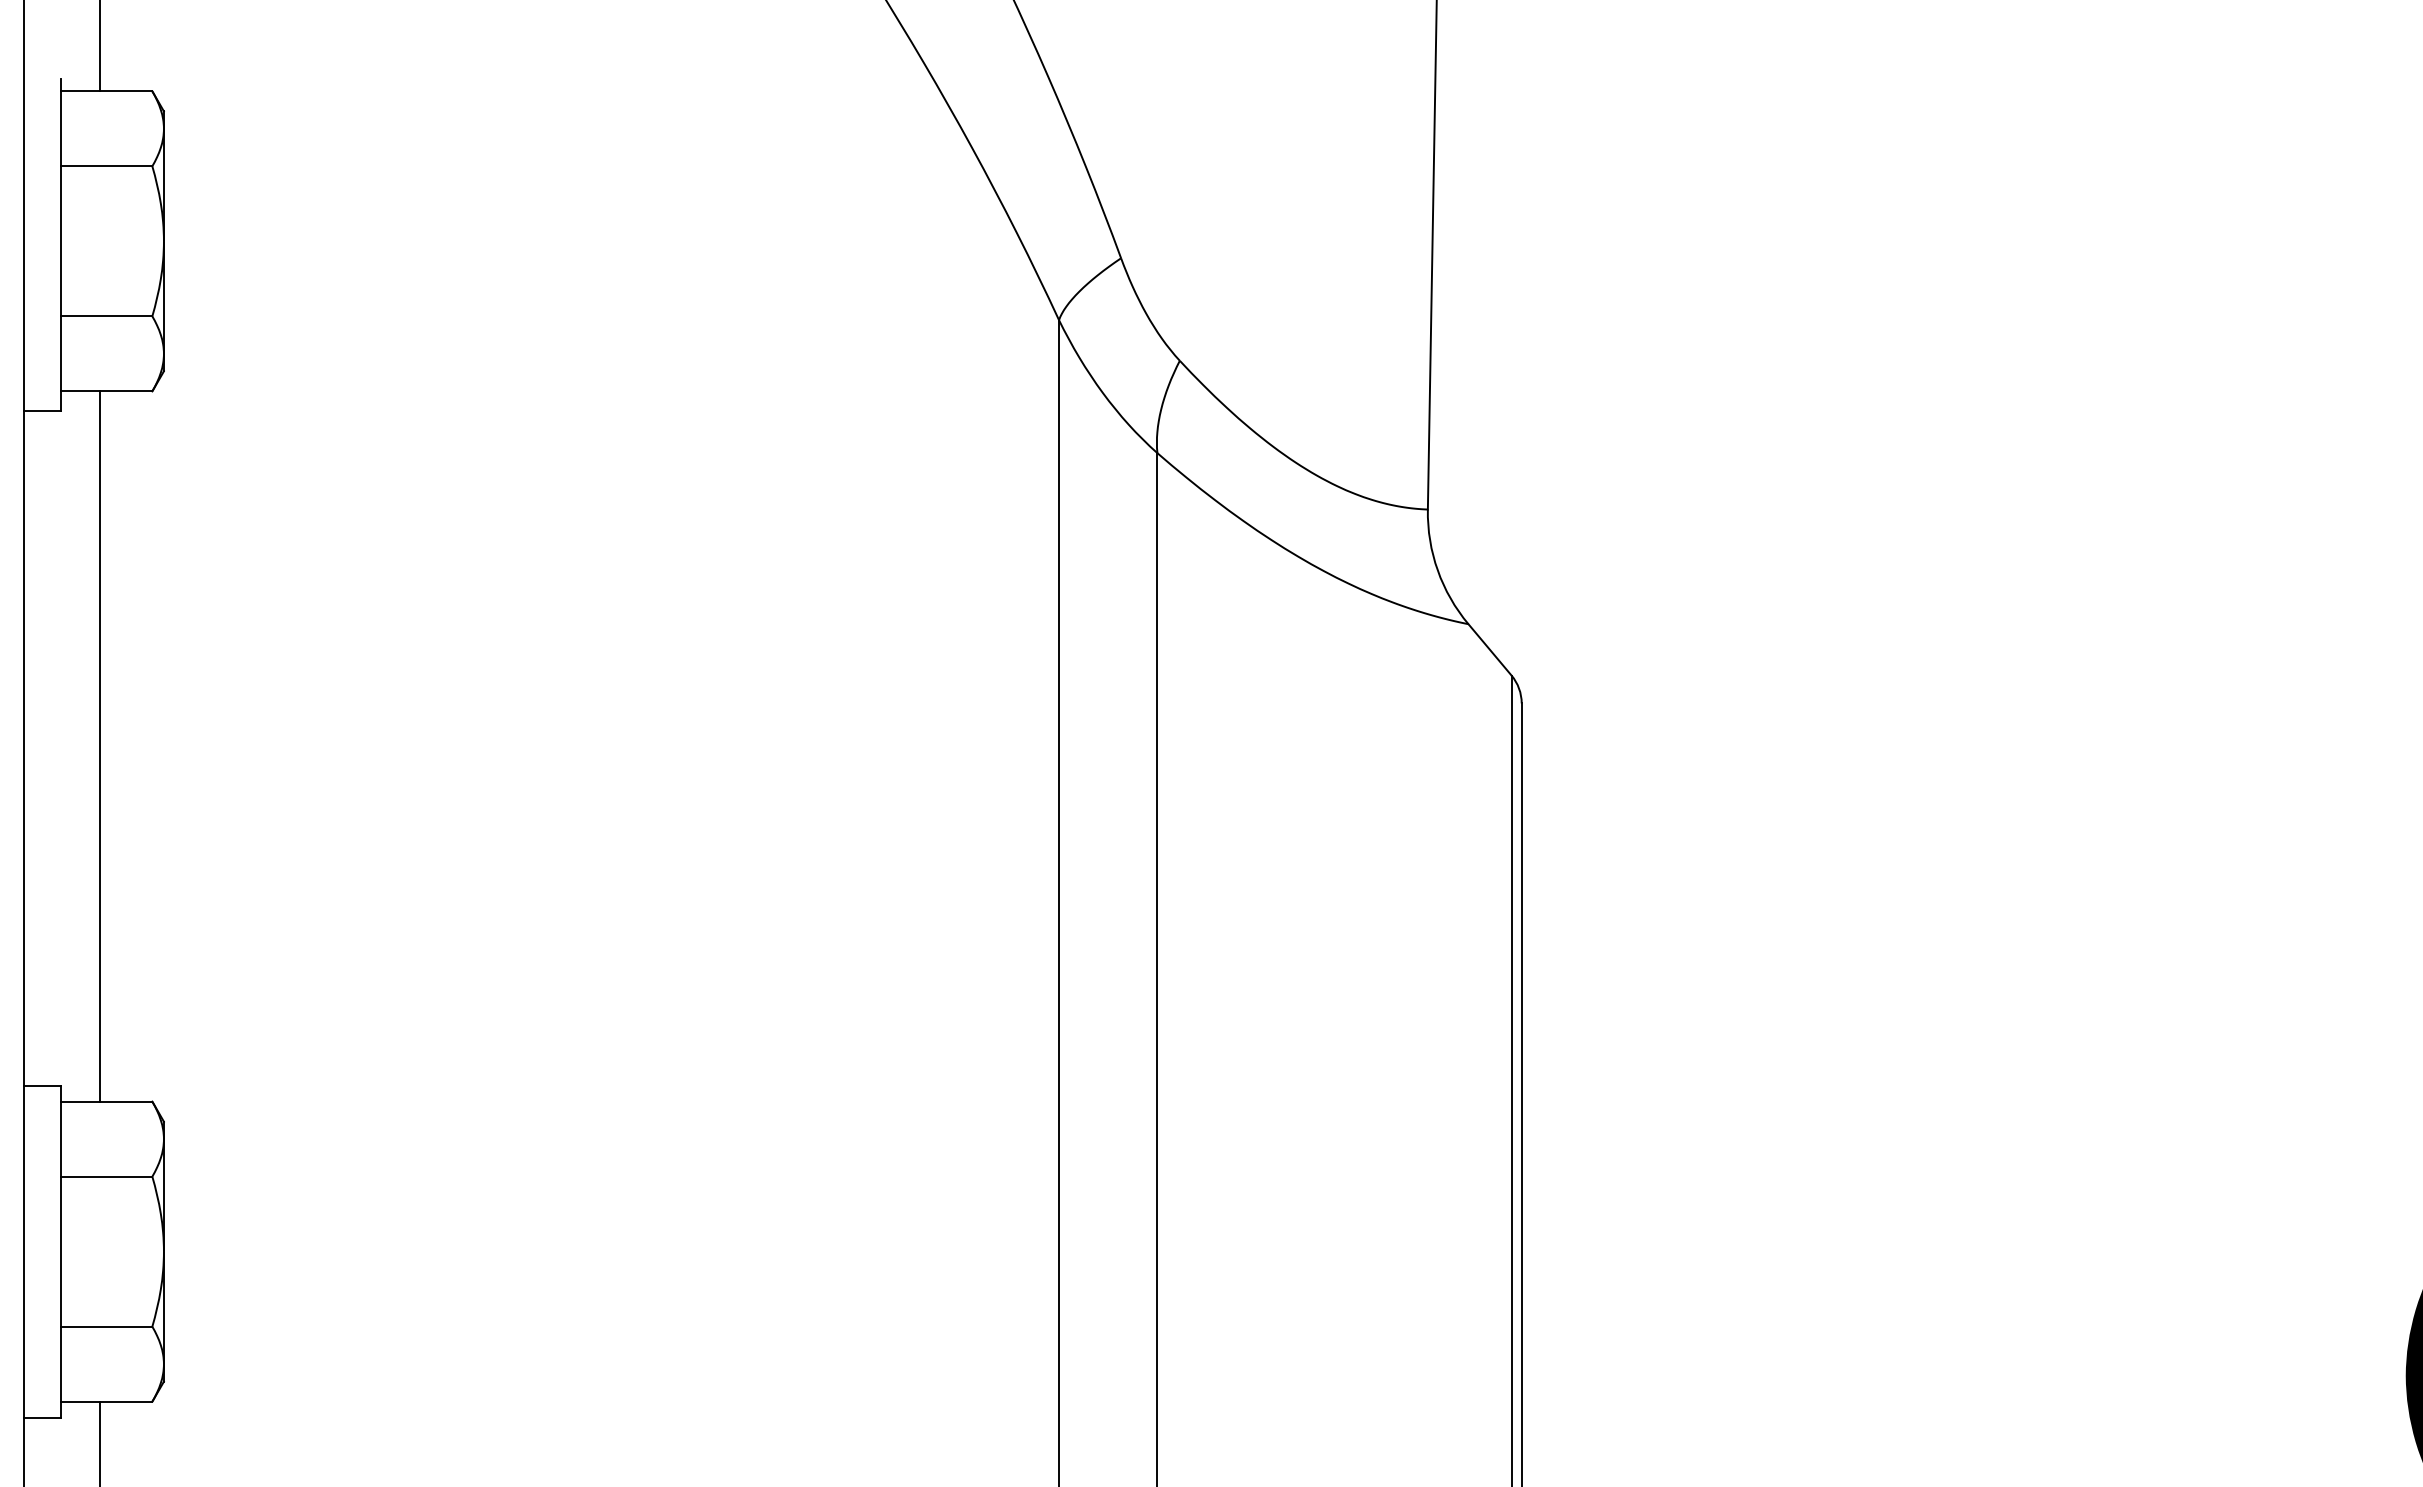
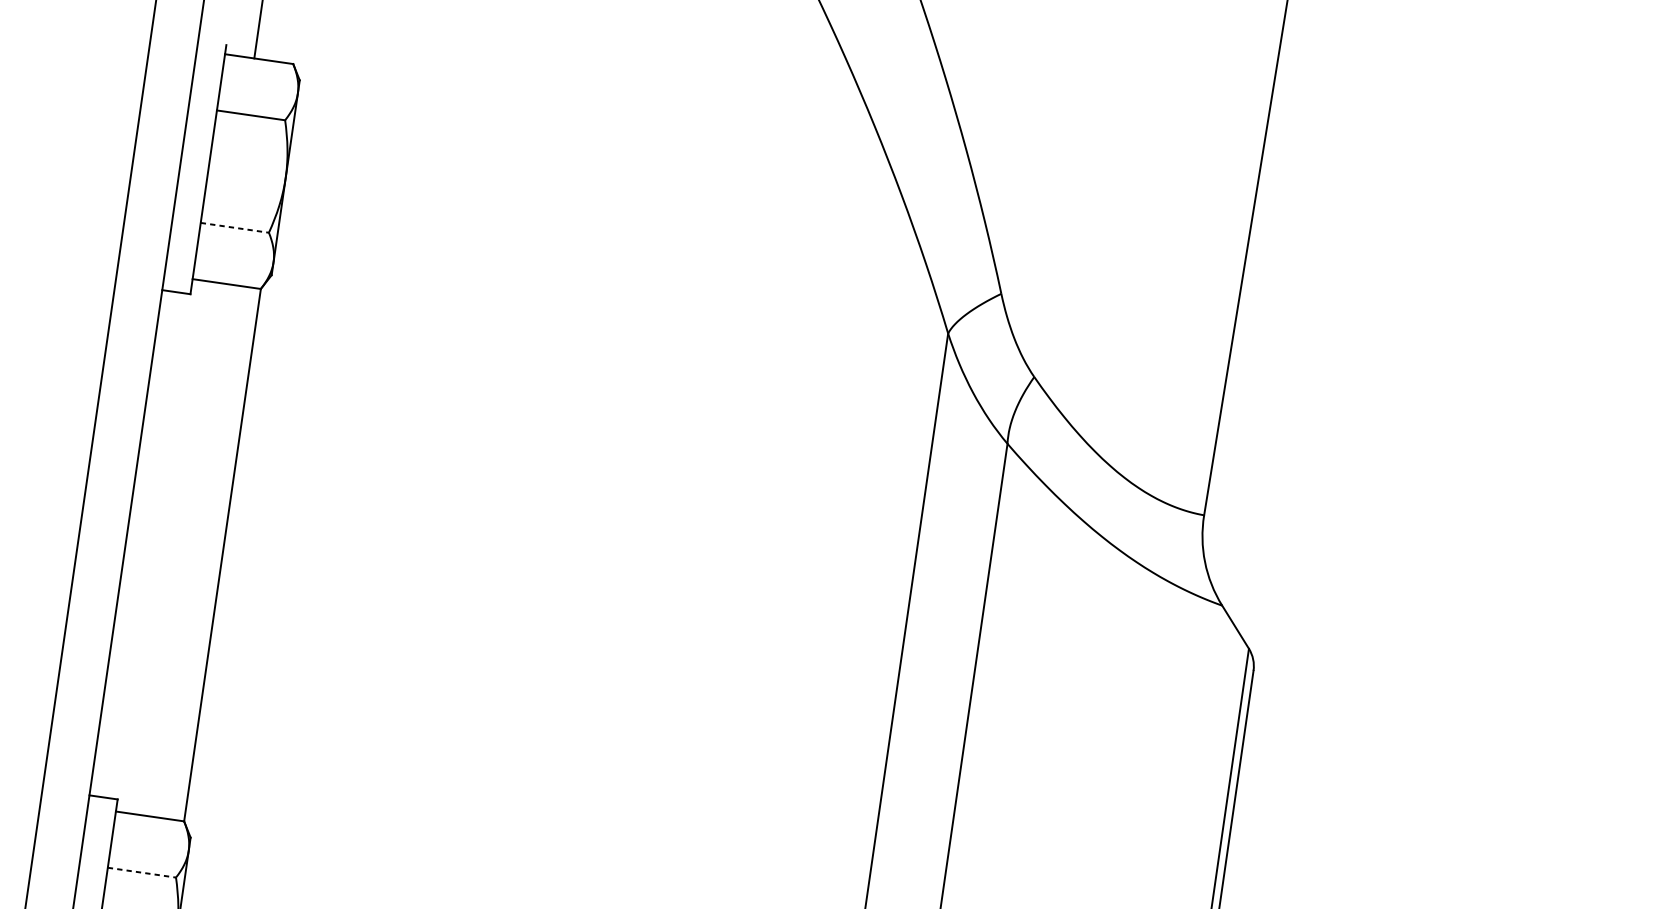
line: (107, 316) -> (235, 228), solid -> dashed
line: (100, 746) -> (222, 555), moved
line: (107, 1176) -> (142, 872), solid -> dashed

